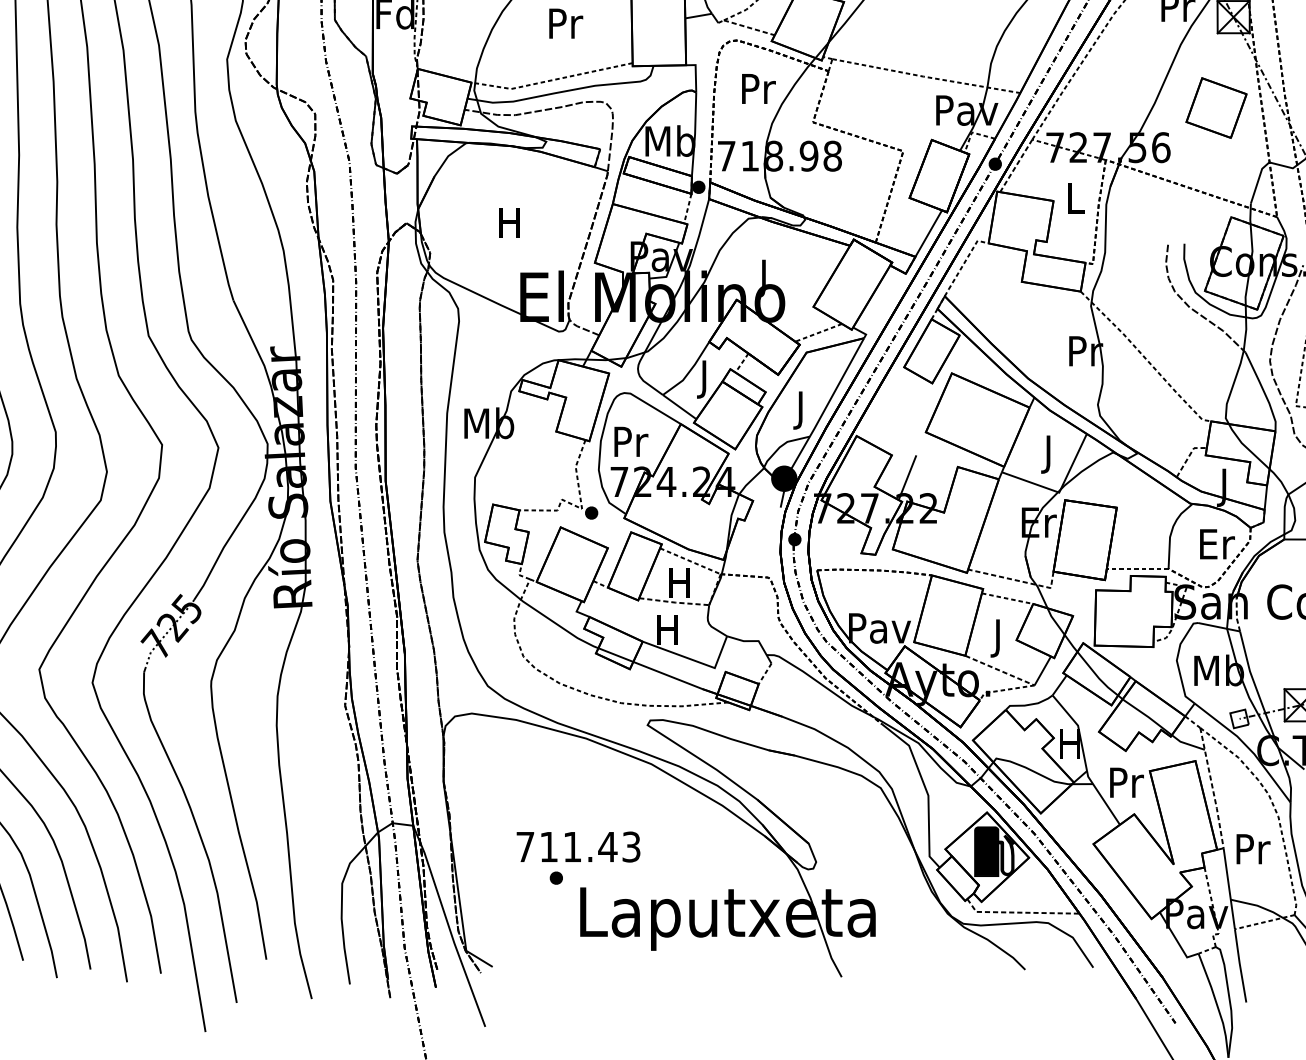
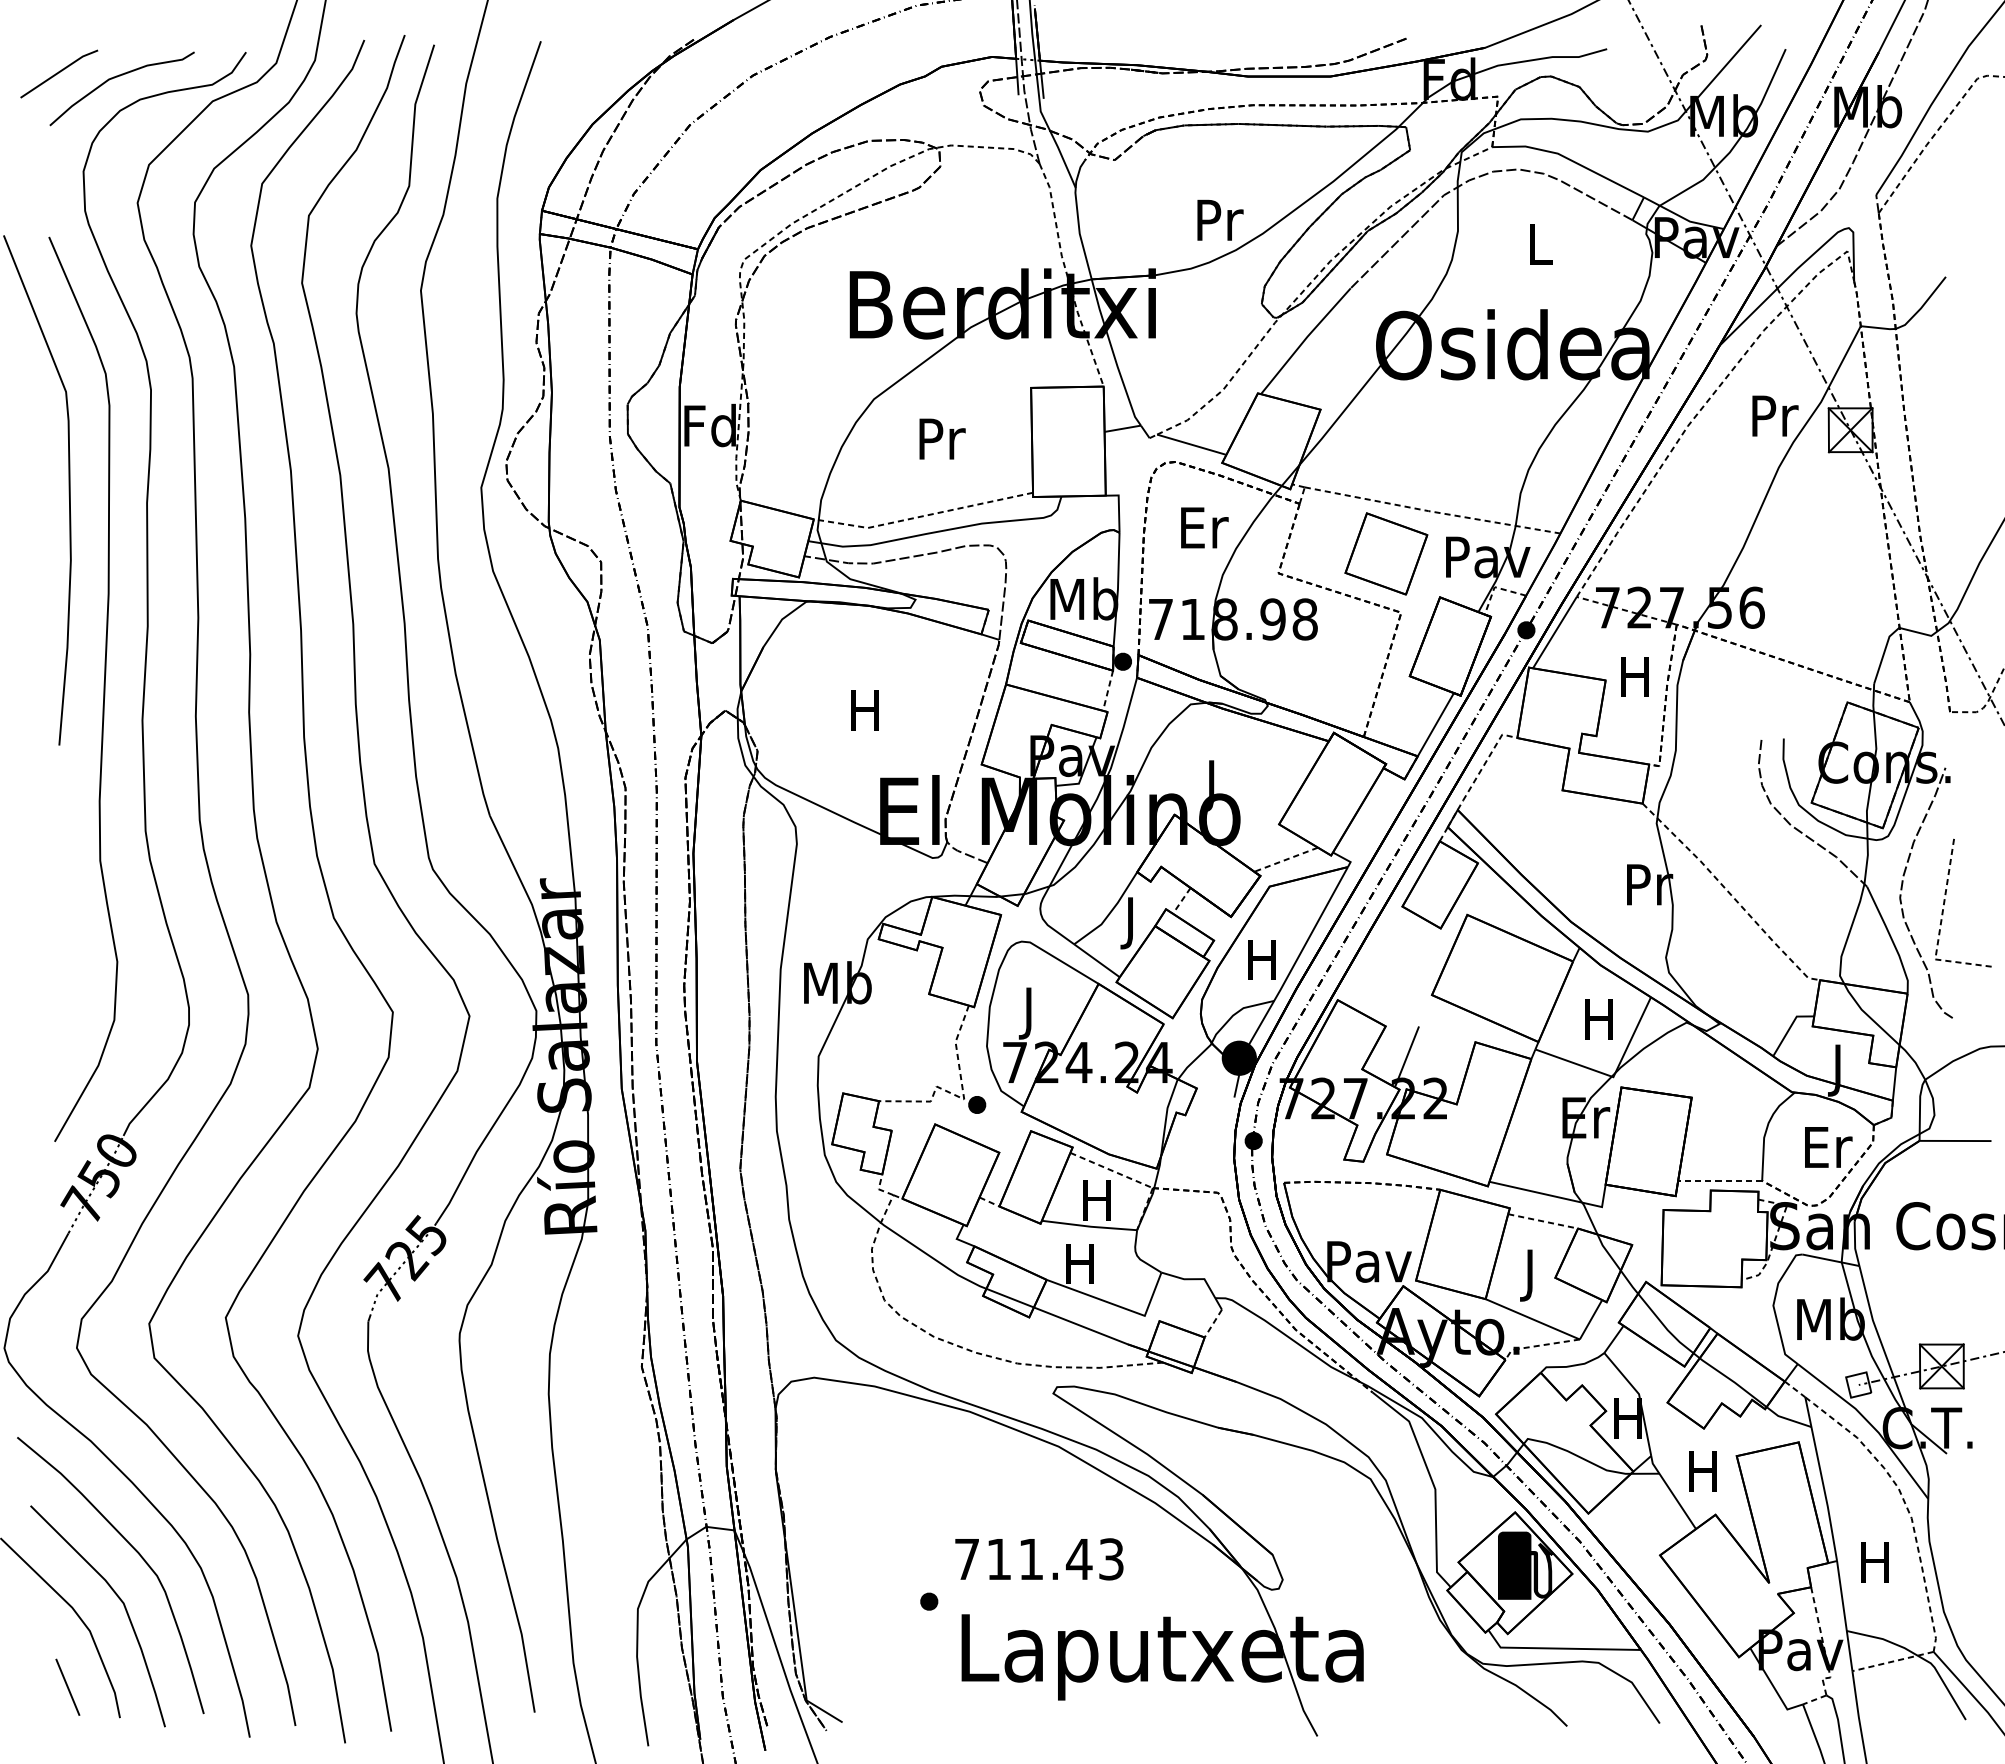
line: (749, 27) -> (1192, 444), dashed -> solid
text: (758, 88) -> (1204, 527), Pr -> Er
part: (1216, 107) -> (1386, 553), moved
line: (1015, 165) -> (1554, 632), dashed -> solid
text: (1074, 198) -> (1634, 676), L -> H
text: (800, 410) -> (1261, 965), J -> H
text: (631, 445) -> (1031, 1013), Pr -> J
text: (1048, 454) -> (1598, 1025), J -> H
line: (1188, 456) -> (1789, 1028), dashed -> solid
line: (1018, 581) -> (1557, 1197), dashed -> solid
line: (674, 602) -> (1089, 1226), dashed -> solid
line: (1237, 614) -> (1855, 1243), dashed -> solid
line: (1000, 670) -> (1533, 1319), dashed -> solid
text: (1126, 782) -> (1705, 1471), Pr -> H
line: (1212, 789) -> (1822, 1480), dashed -> solid
text: (578, 847) -> (1039, 1559), moved
text: (1253, 848) -> (1877, 1561), Pr -> H
line: (1019, 912) -> (1559, 1648), dashed -> solid

